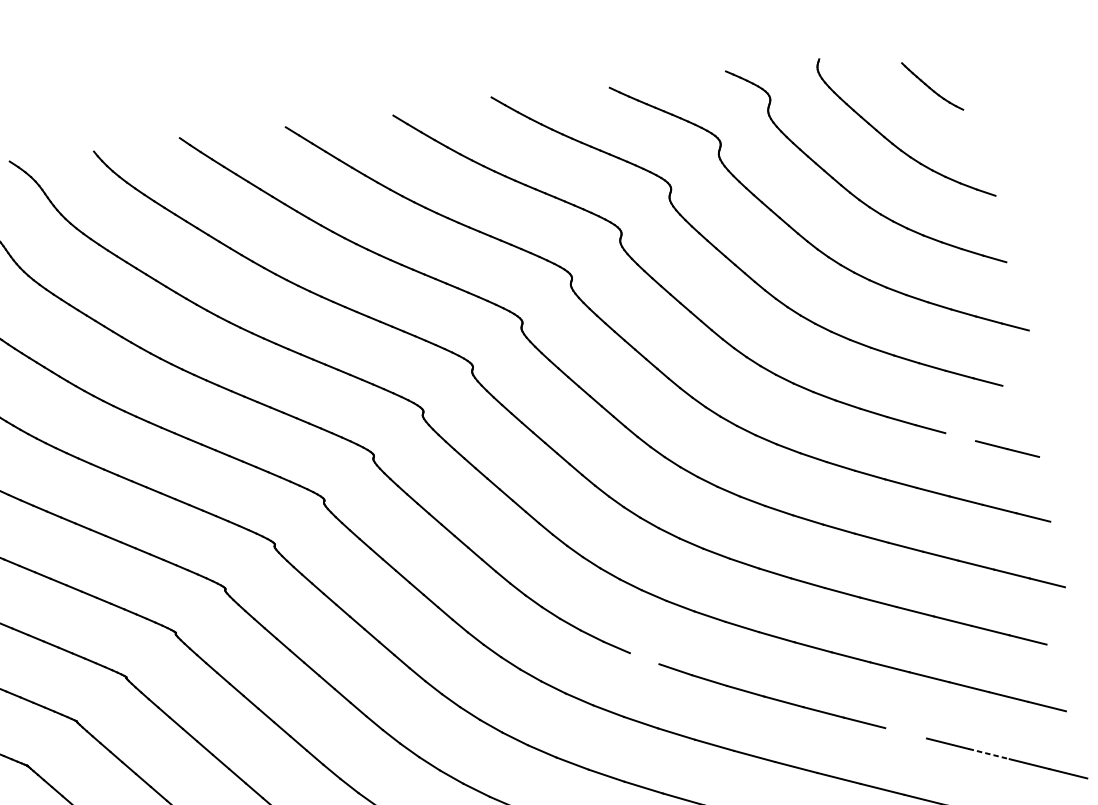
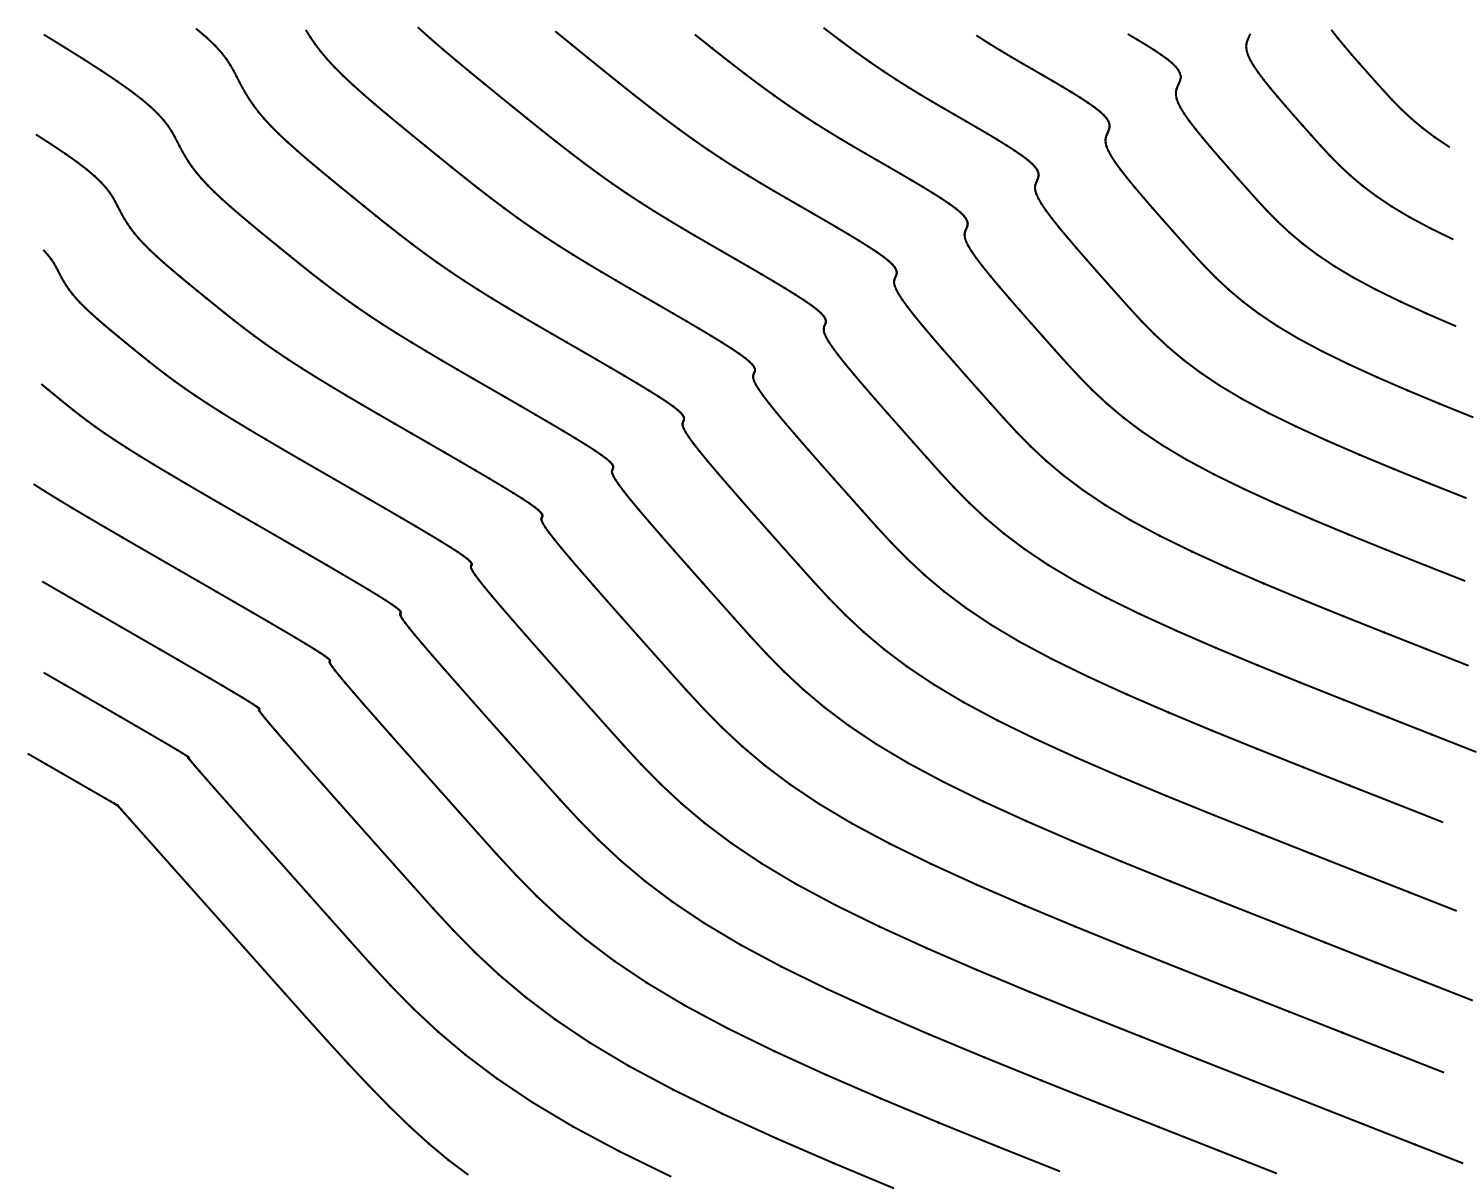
part: (932, 86) -> (1390, 88), size x1.67
line: (1017, 389) -> (1447, 490), added
line: (960, 436) -> (1367, 541), added
line: (644, 658) -> (925, 771), added
line: (906, 732) -> (1247, 911), added
line: (989, 754) -> (1350, 952), dashed -> solid

